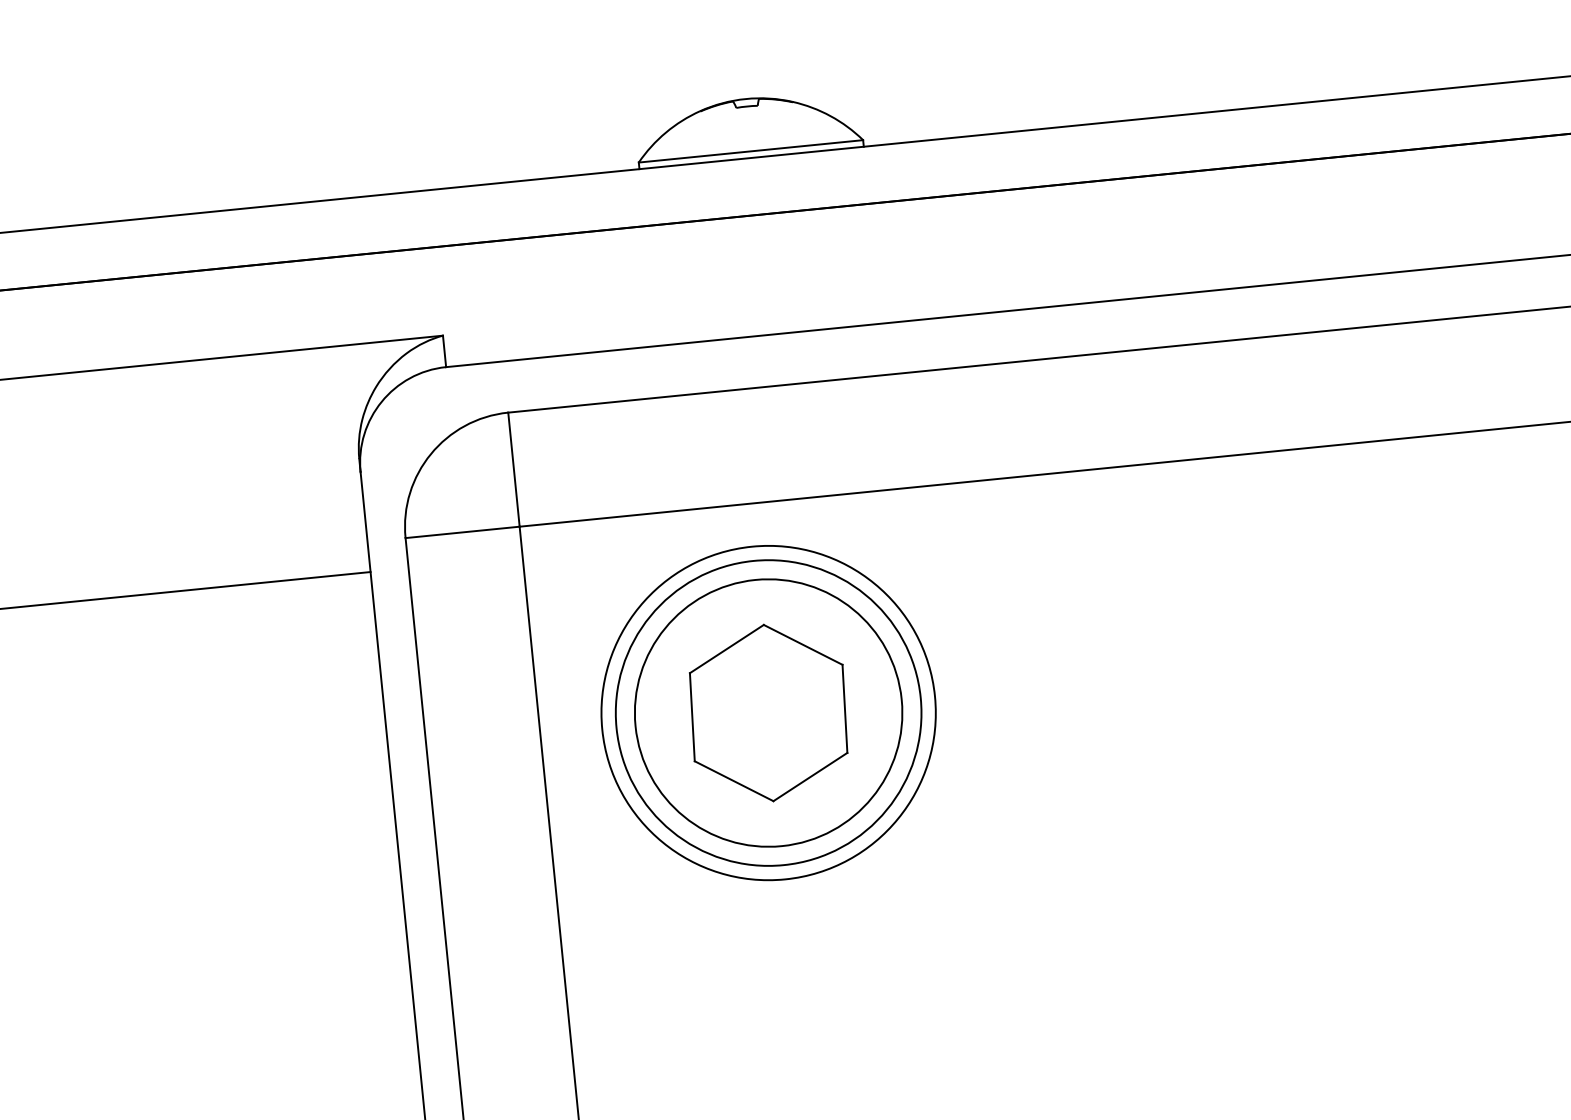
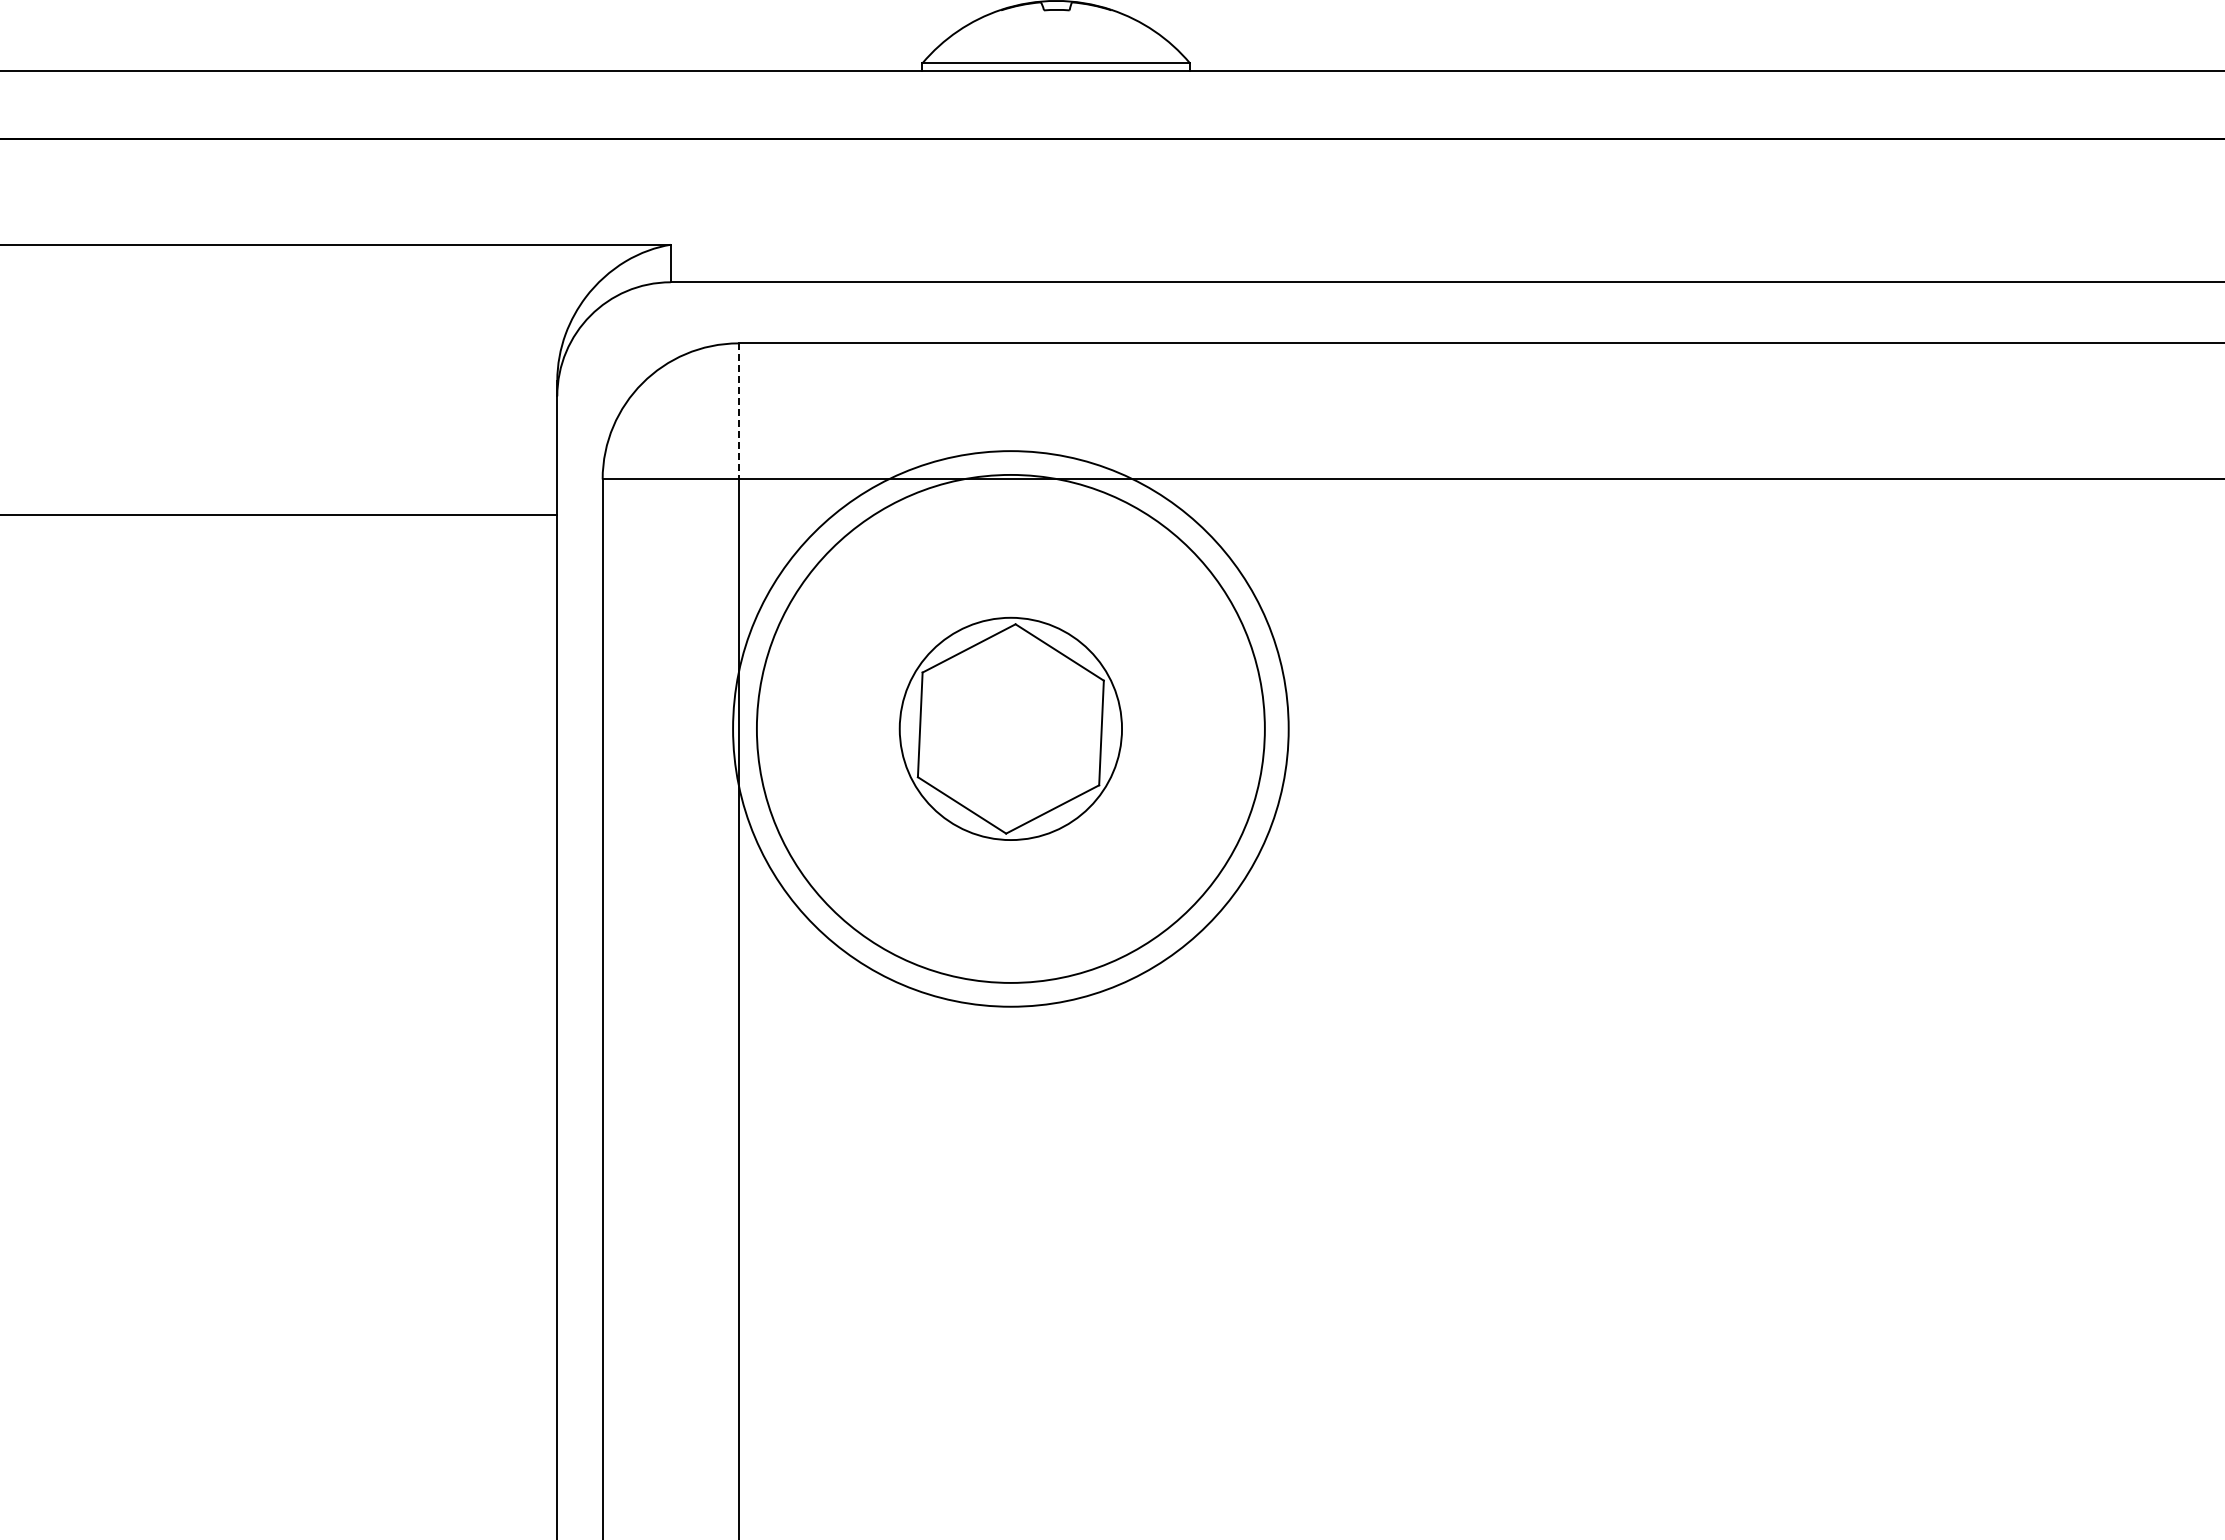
line: (513, 469) -> (738, 411), solid -> dashed
circle: (768, 712) -> (1010, 728), size x0.7
circle: (768, 712) -> (1010, 728), size x1.4
circle: (768, 712) -> (1010, 728), size x1.4

